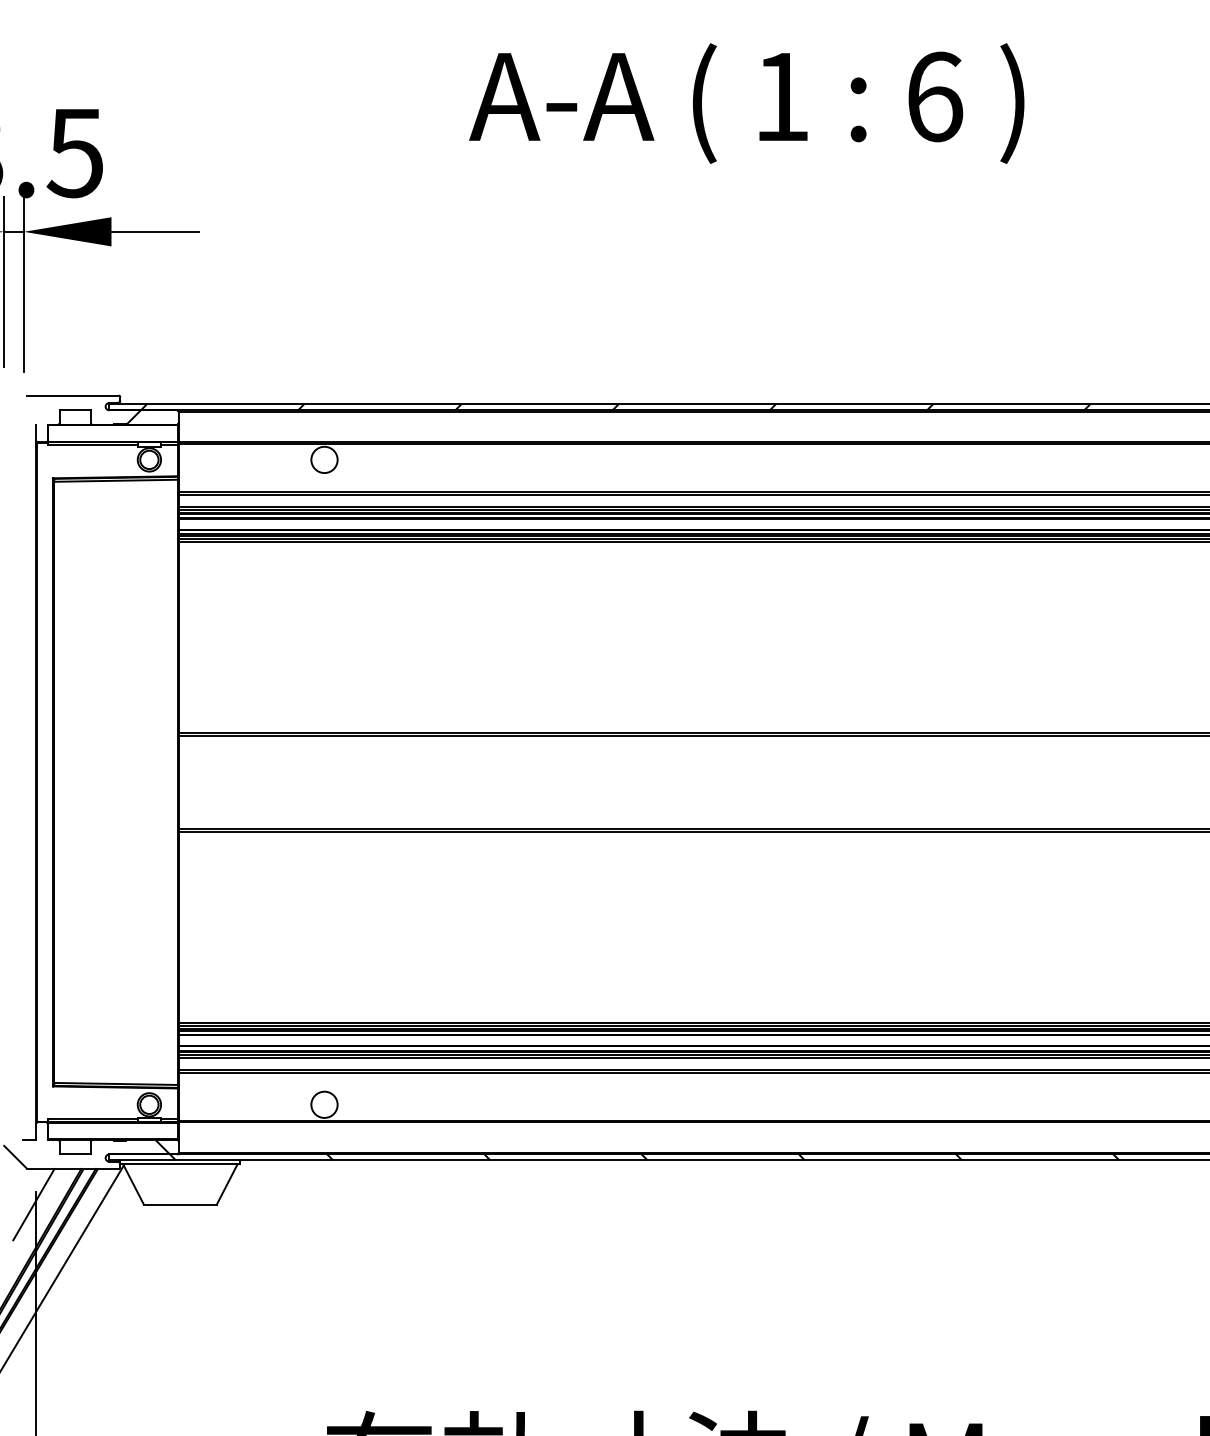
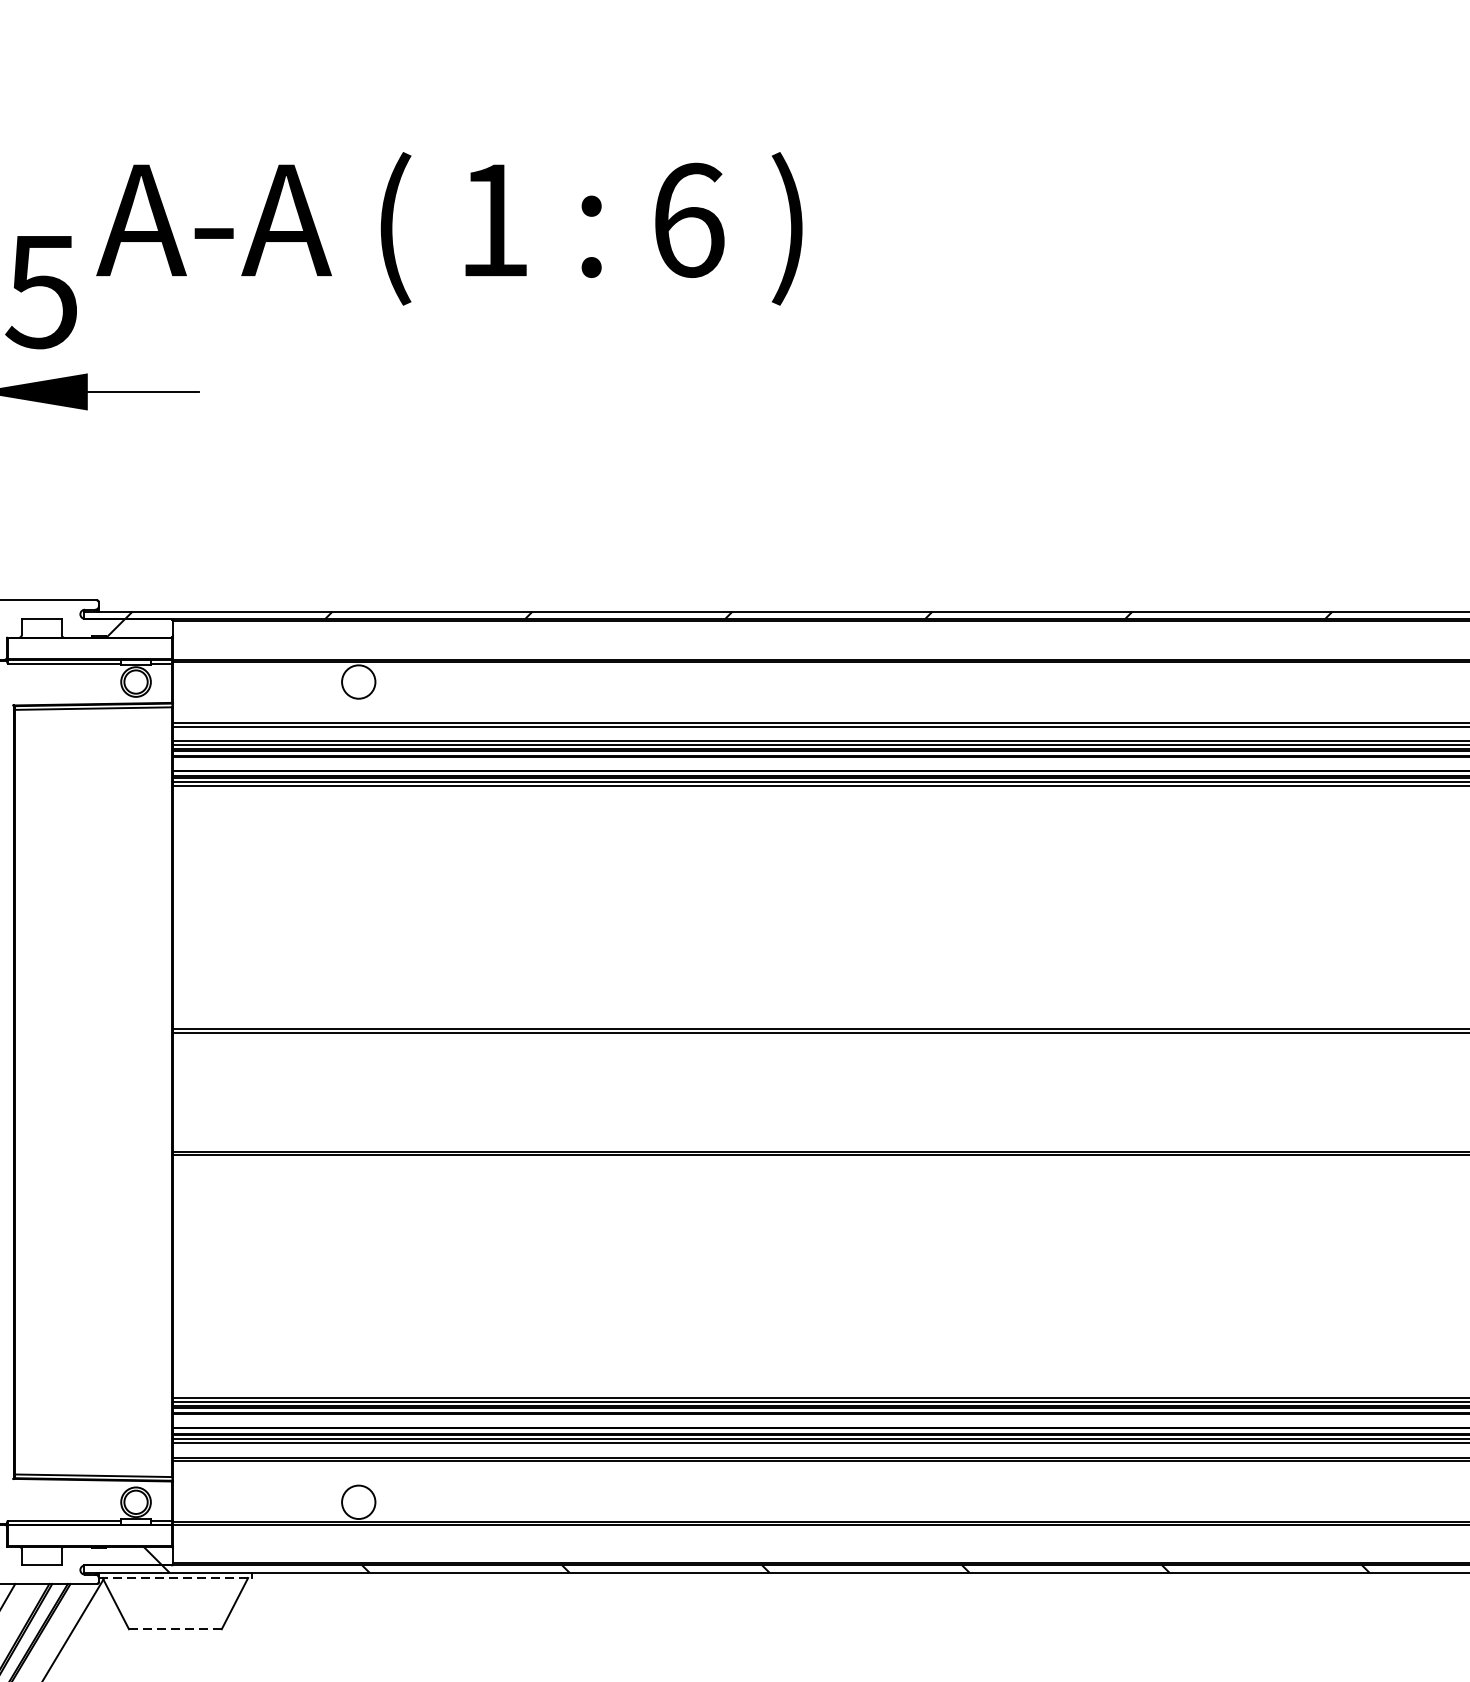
text: (746, 103) -> (449, 228), moved
line: (180, 1164) -> (175, 1578), solid -> dashed
line: (180, 1204) -> (175, 1629), solid -> dashed

